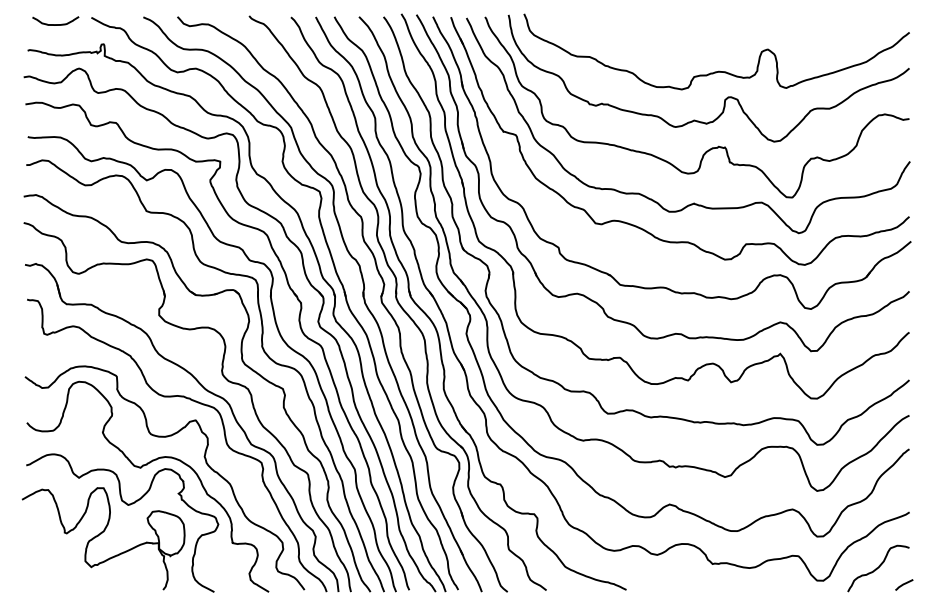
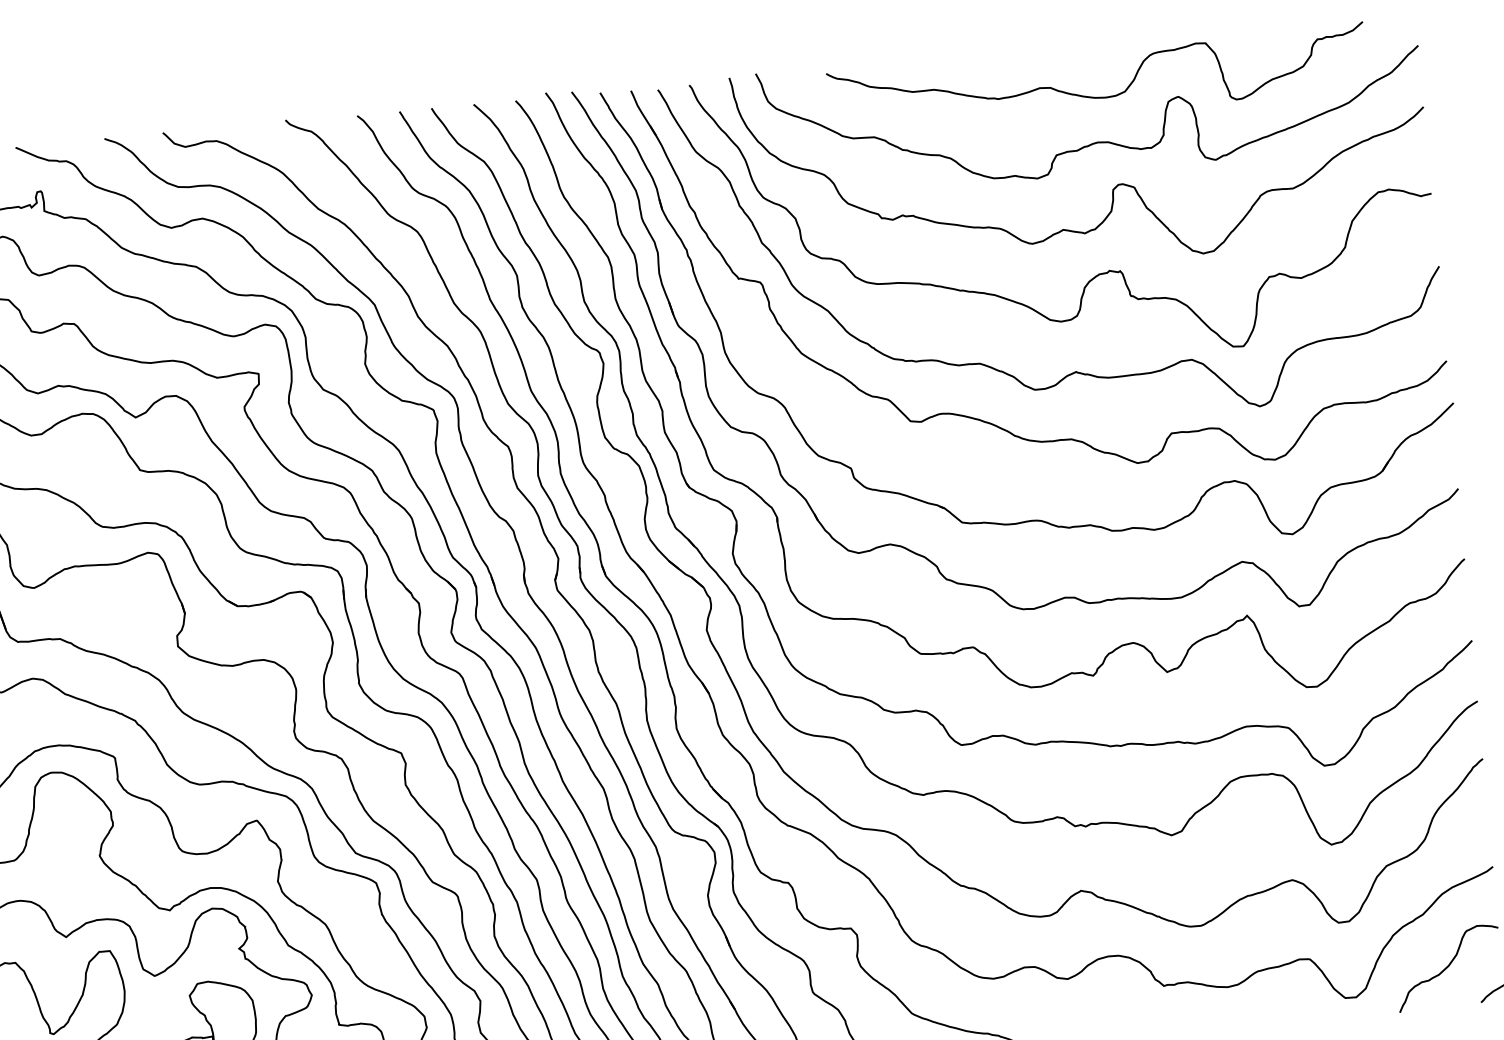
curve: (720, 44) -> (1096, 95), added

